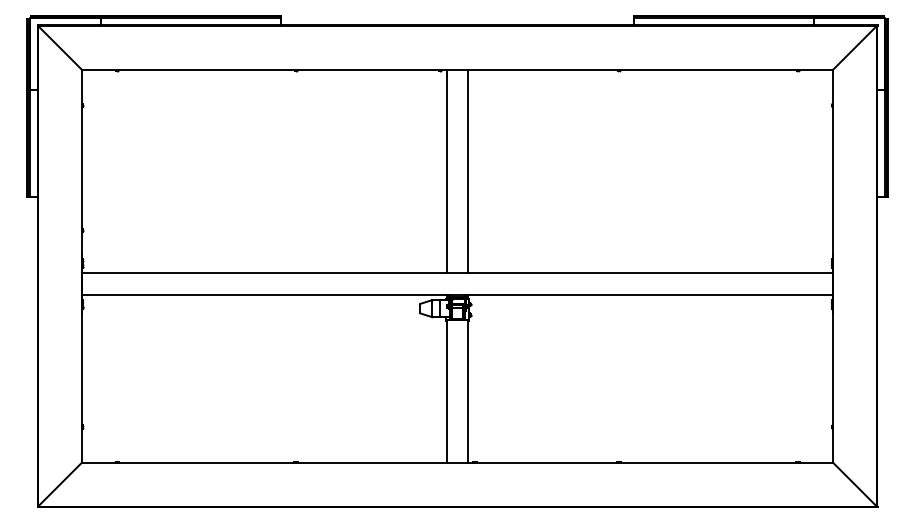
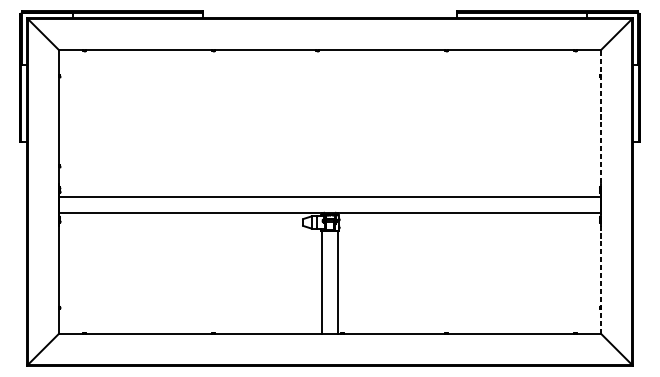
line: (446, 171) -> (322, 123), removed
line: (468, 171) -> (337, 123), removed
line: (833, 266) -> (601, 192), solid -> dashed

